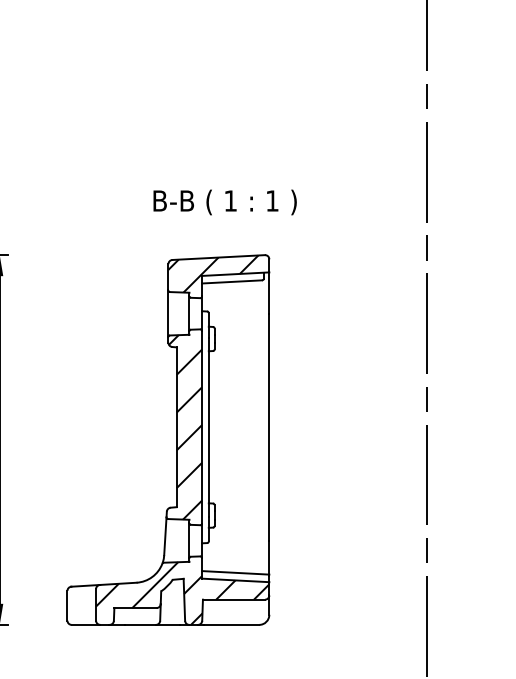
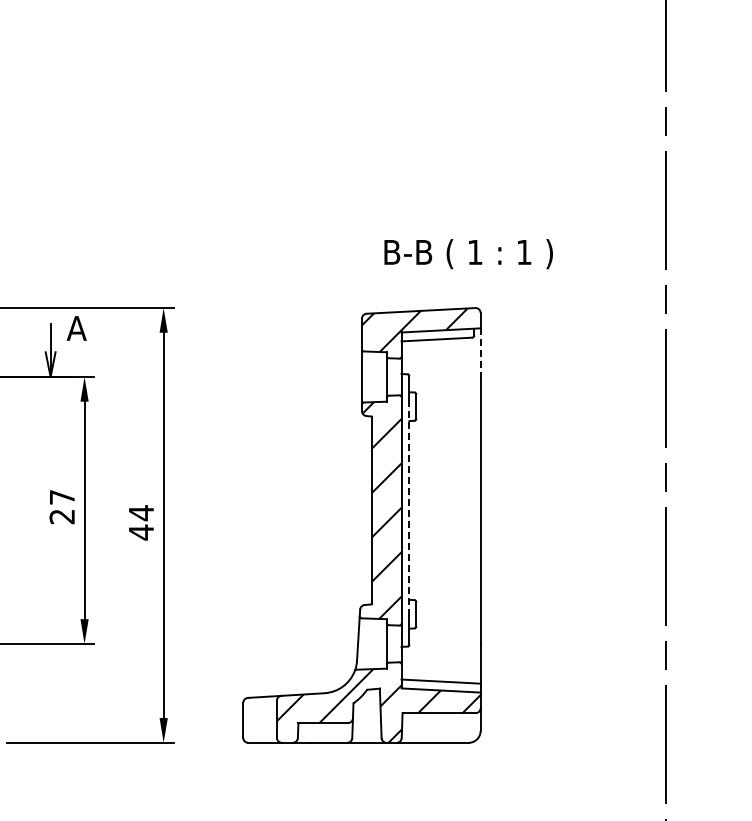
text: (225, 202) -> (468, 254), moved
line: (269, 293) -> (480, 353), solid -> dashed
line: (208, 426) -> (409, 509), solid -> dashed

